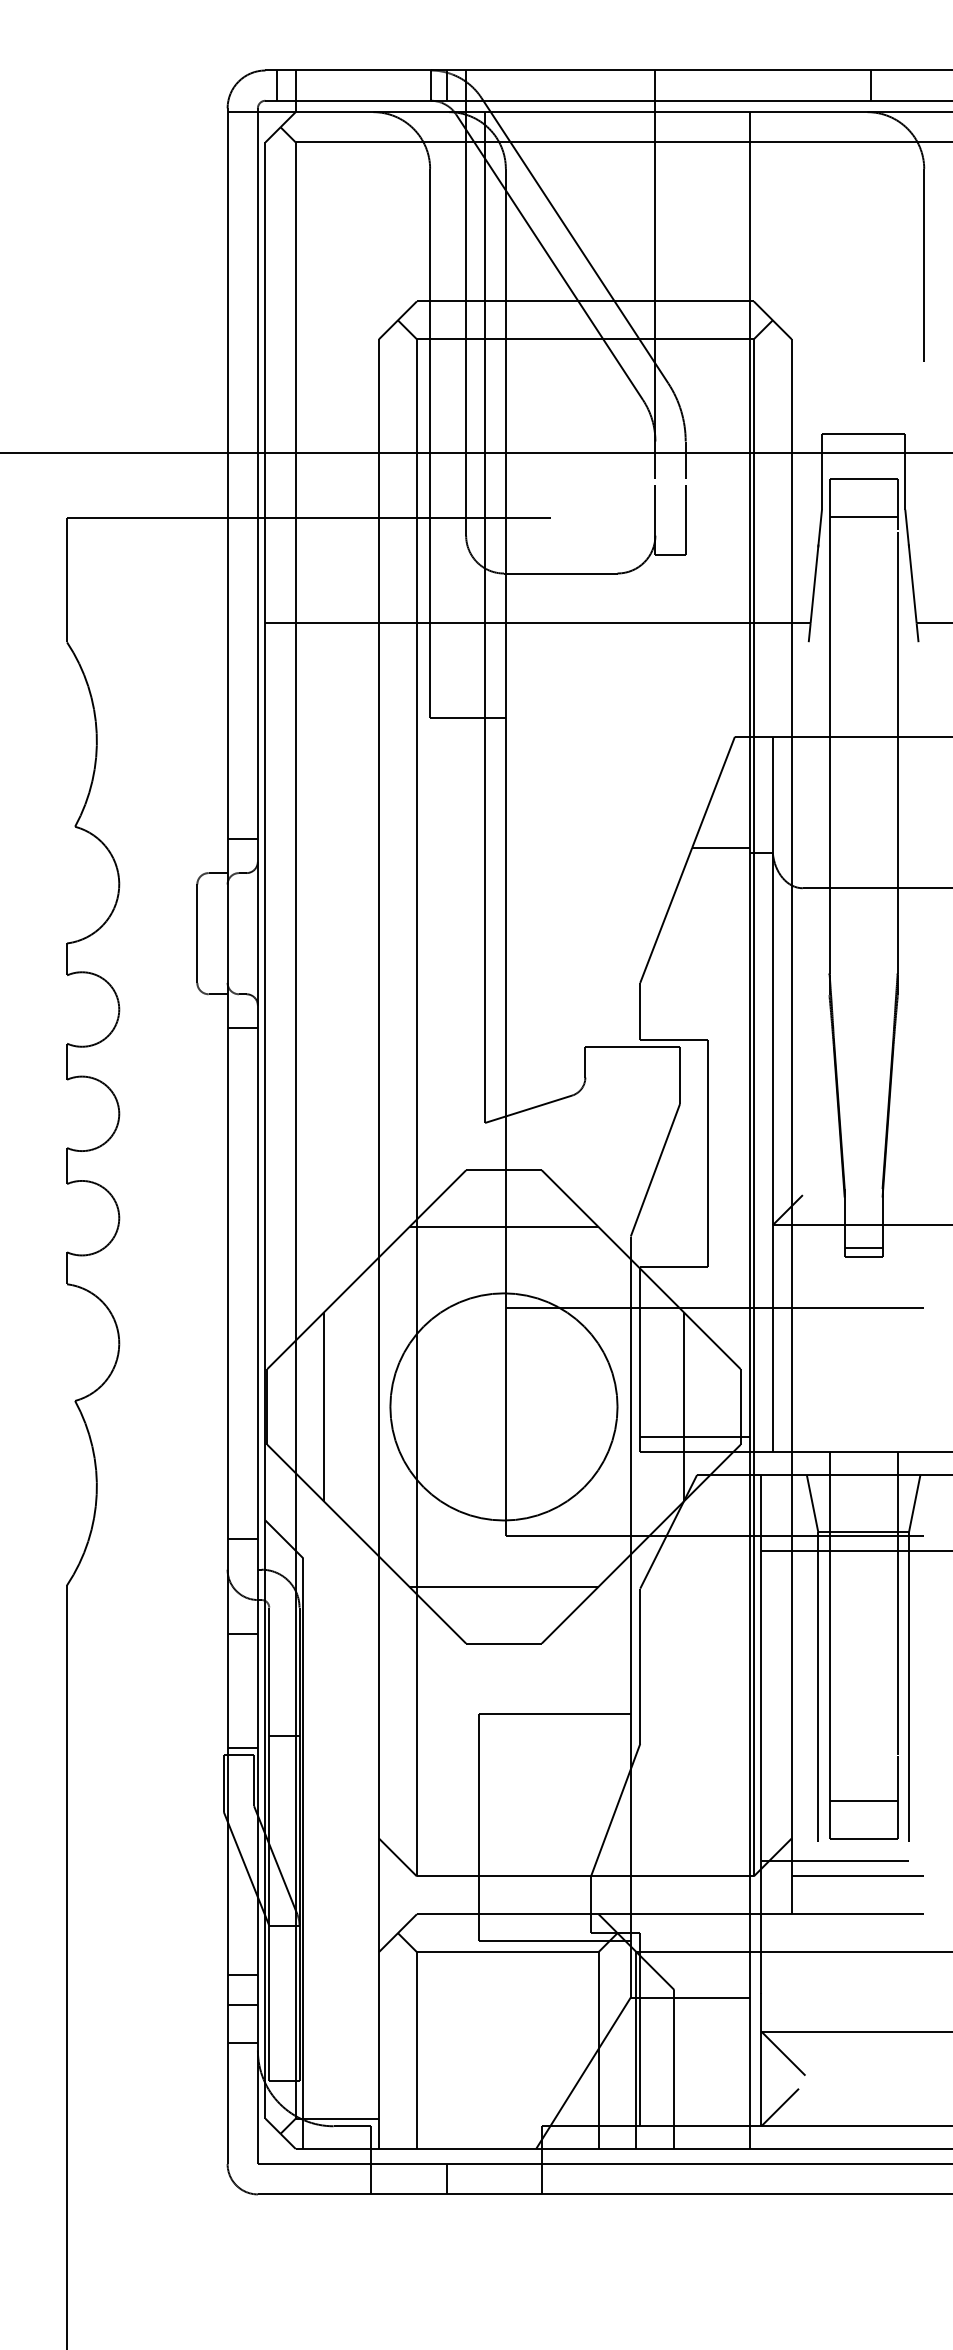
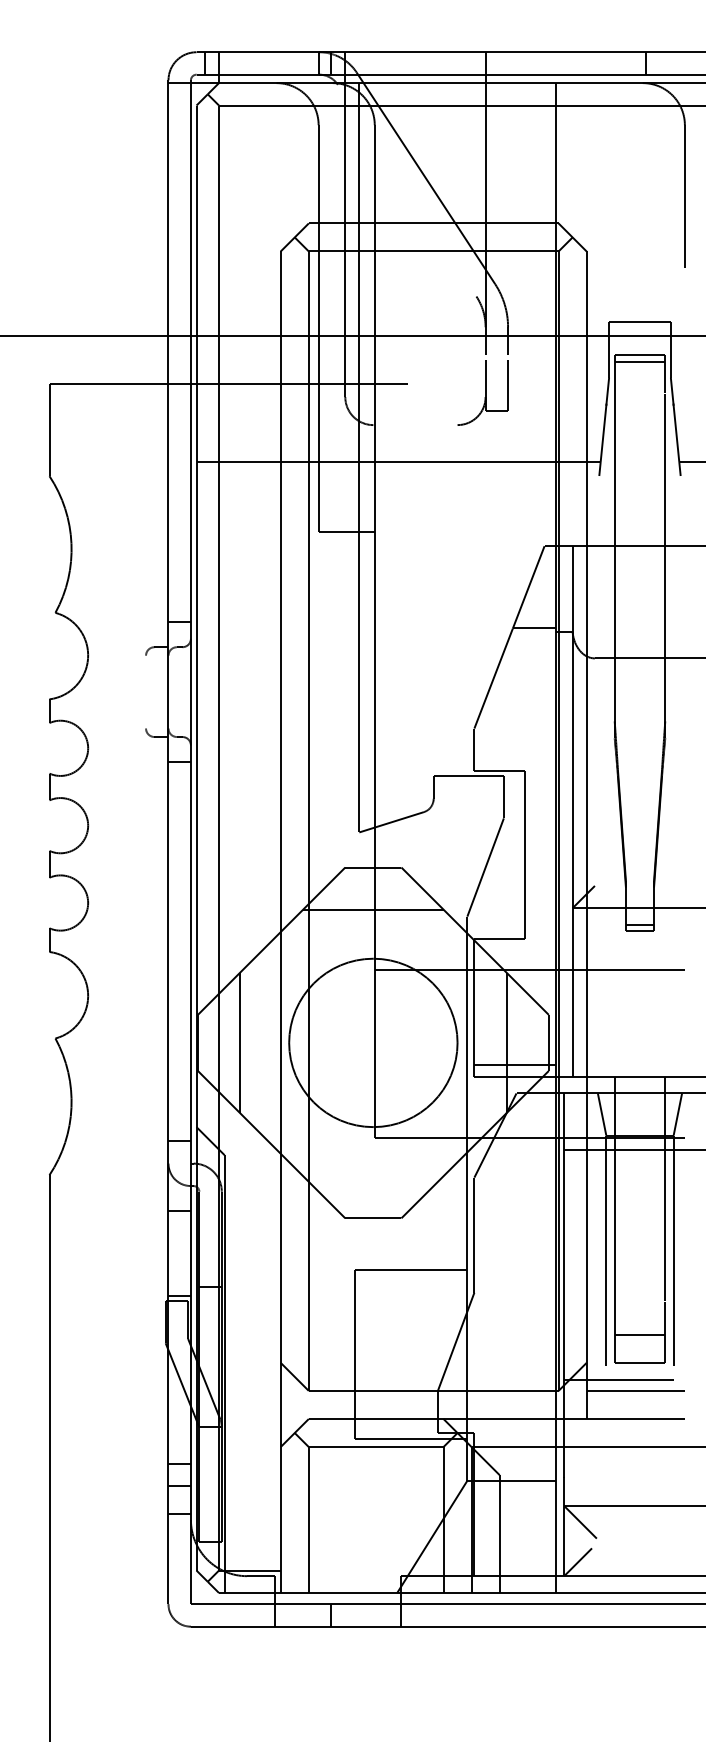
line: (549, 257) -> (407, 190), removed
line: (863, 517) -> (639, 362), moved
line: (560, 573) -> (415, 425), removed
line: (197, 933) -> (146, 691), removed
line: (503, 1586) -> (373, 1176), removed

